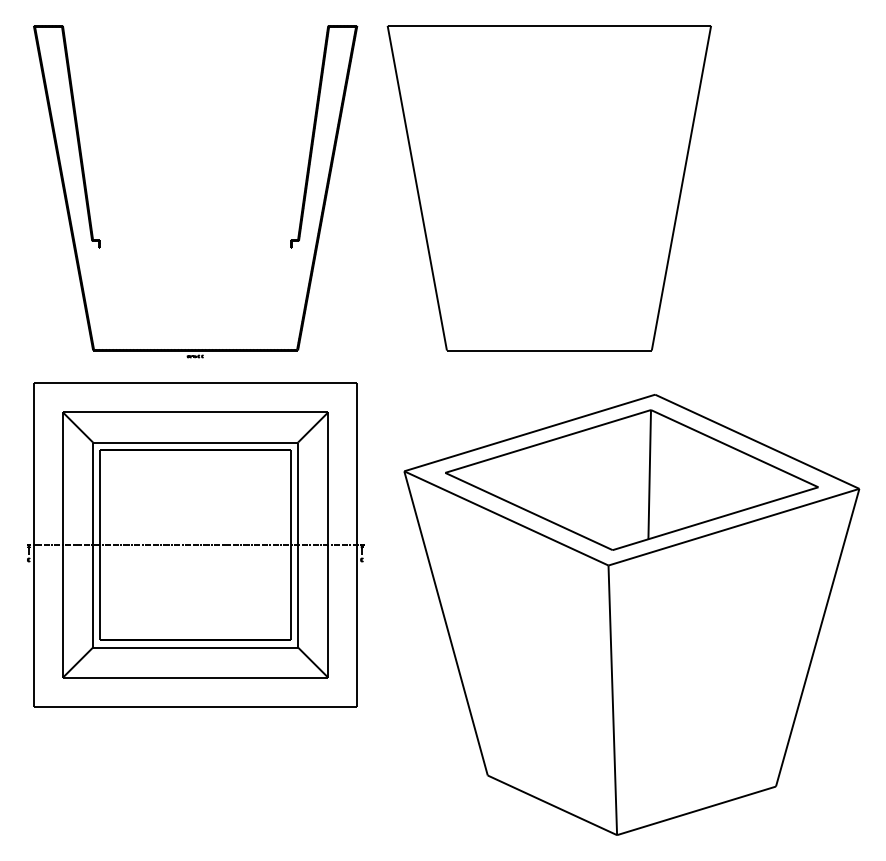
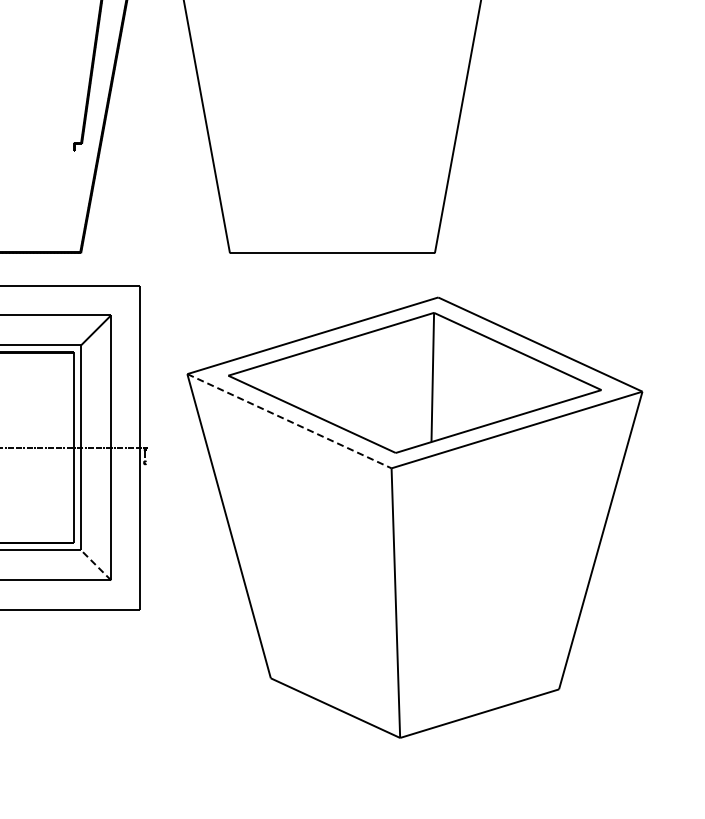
line: (506, 518) -> (289, 421), solid -> dashed
line: (312, 662) -> (95, 565), solid -> dashed

